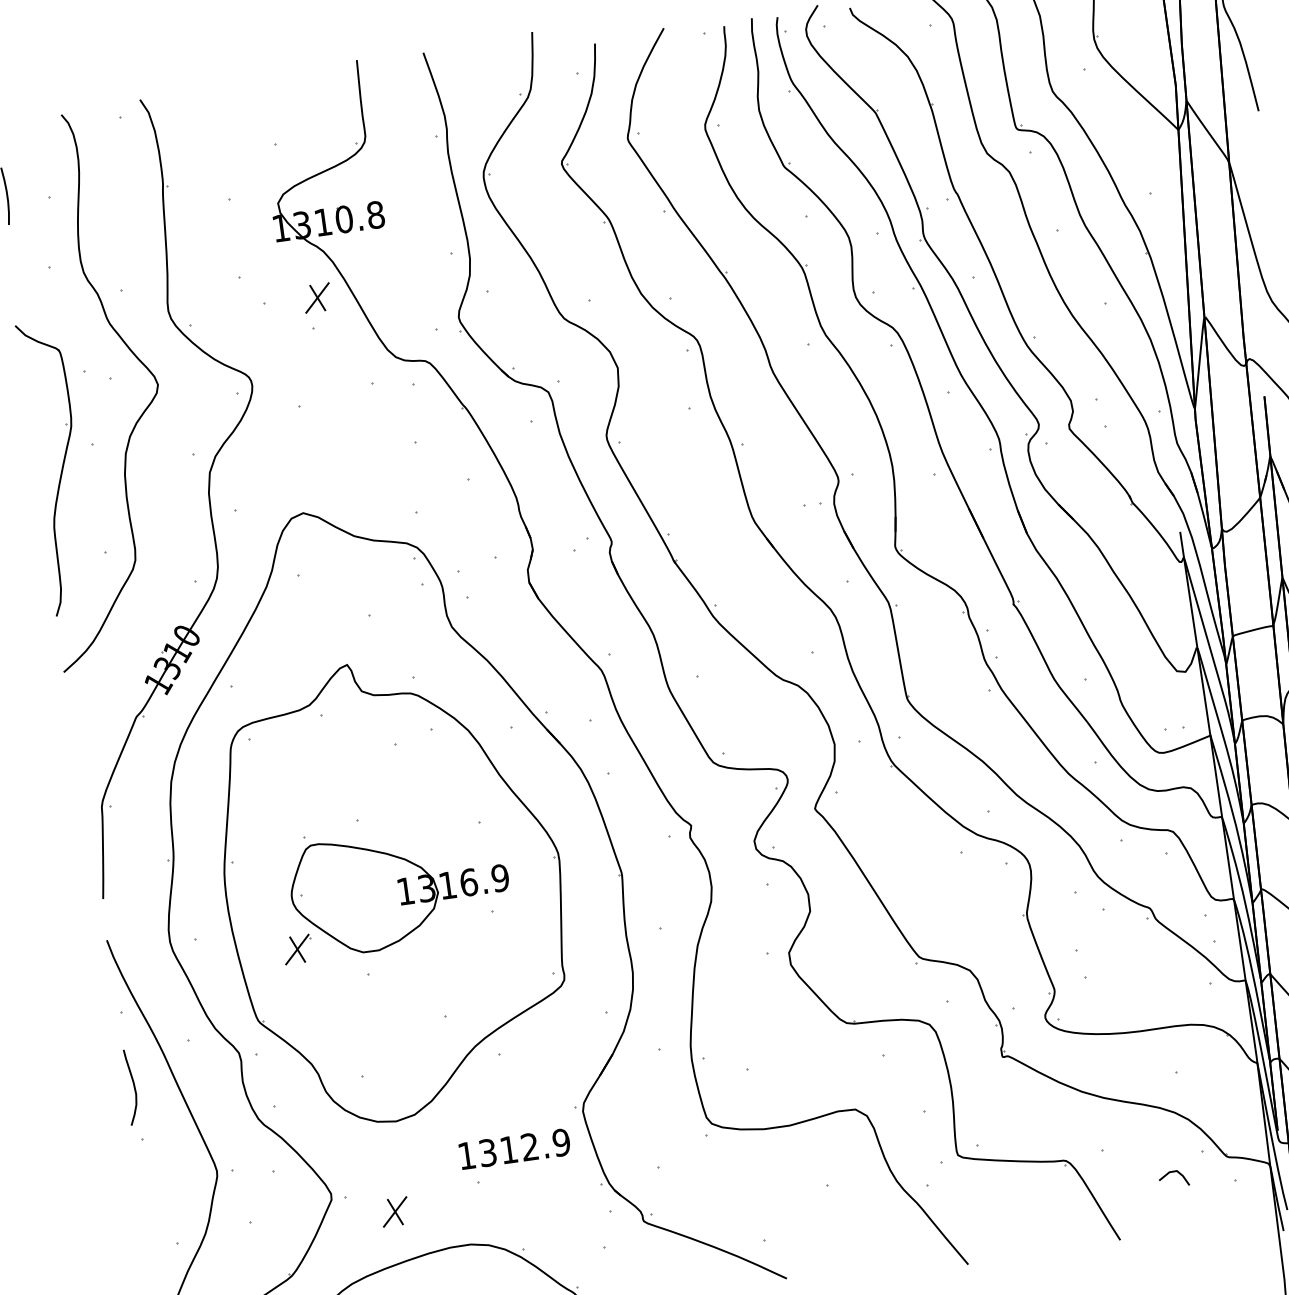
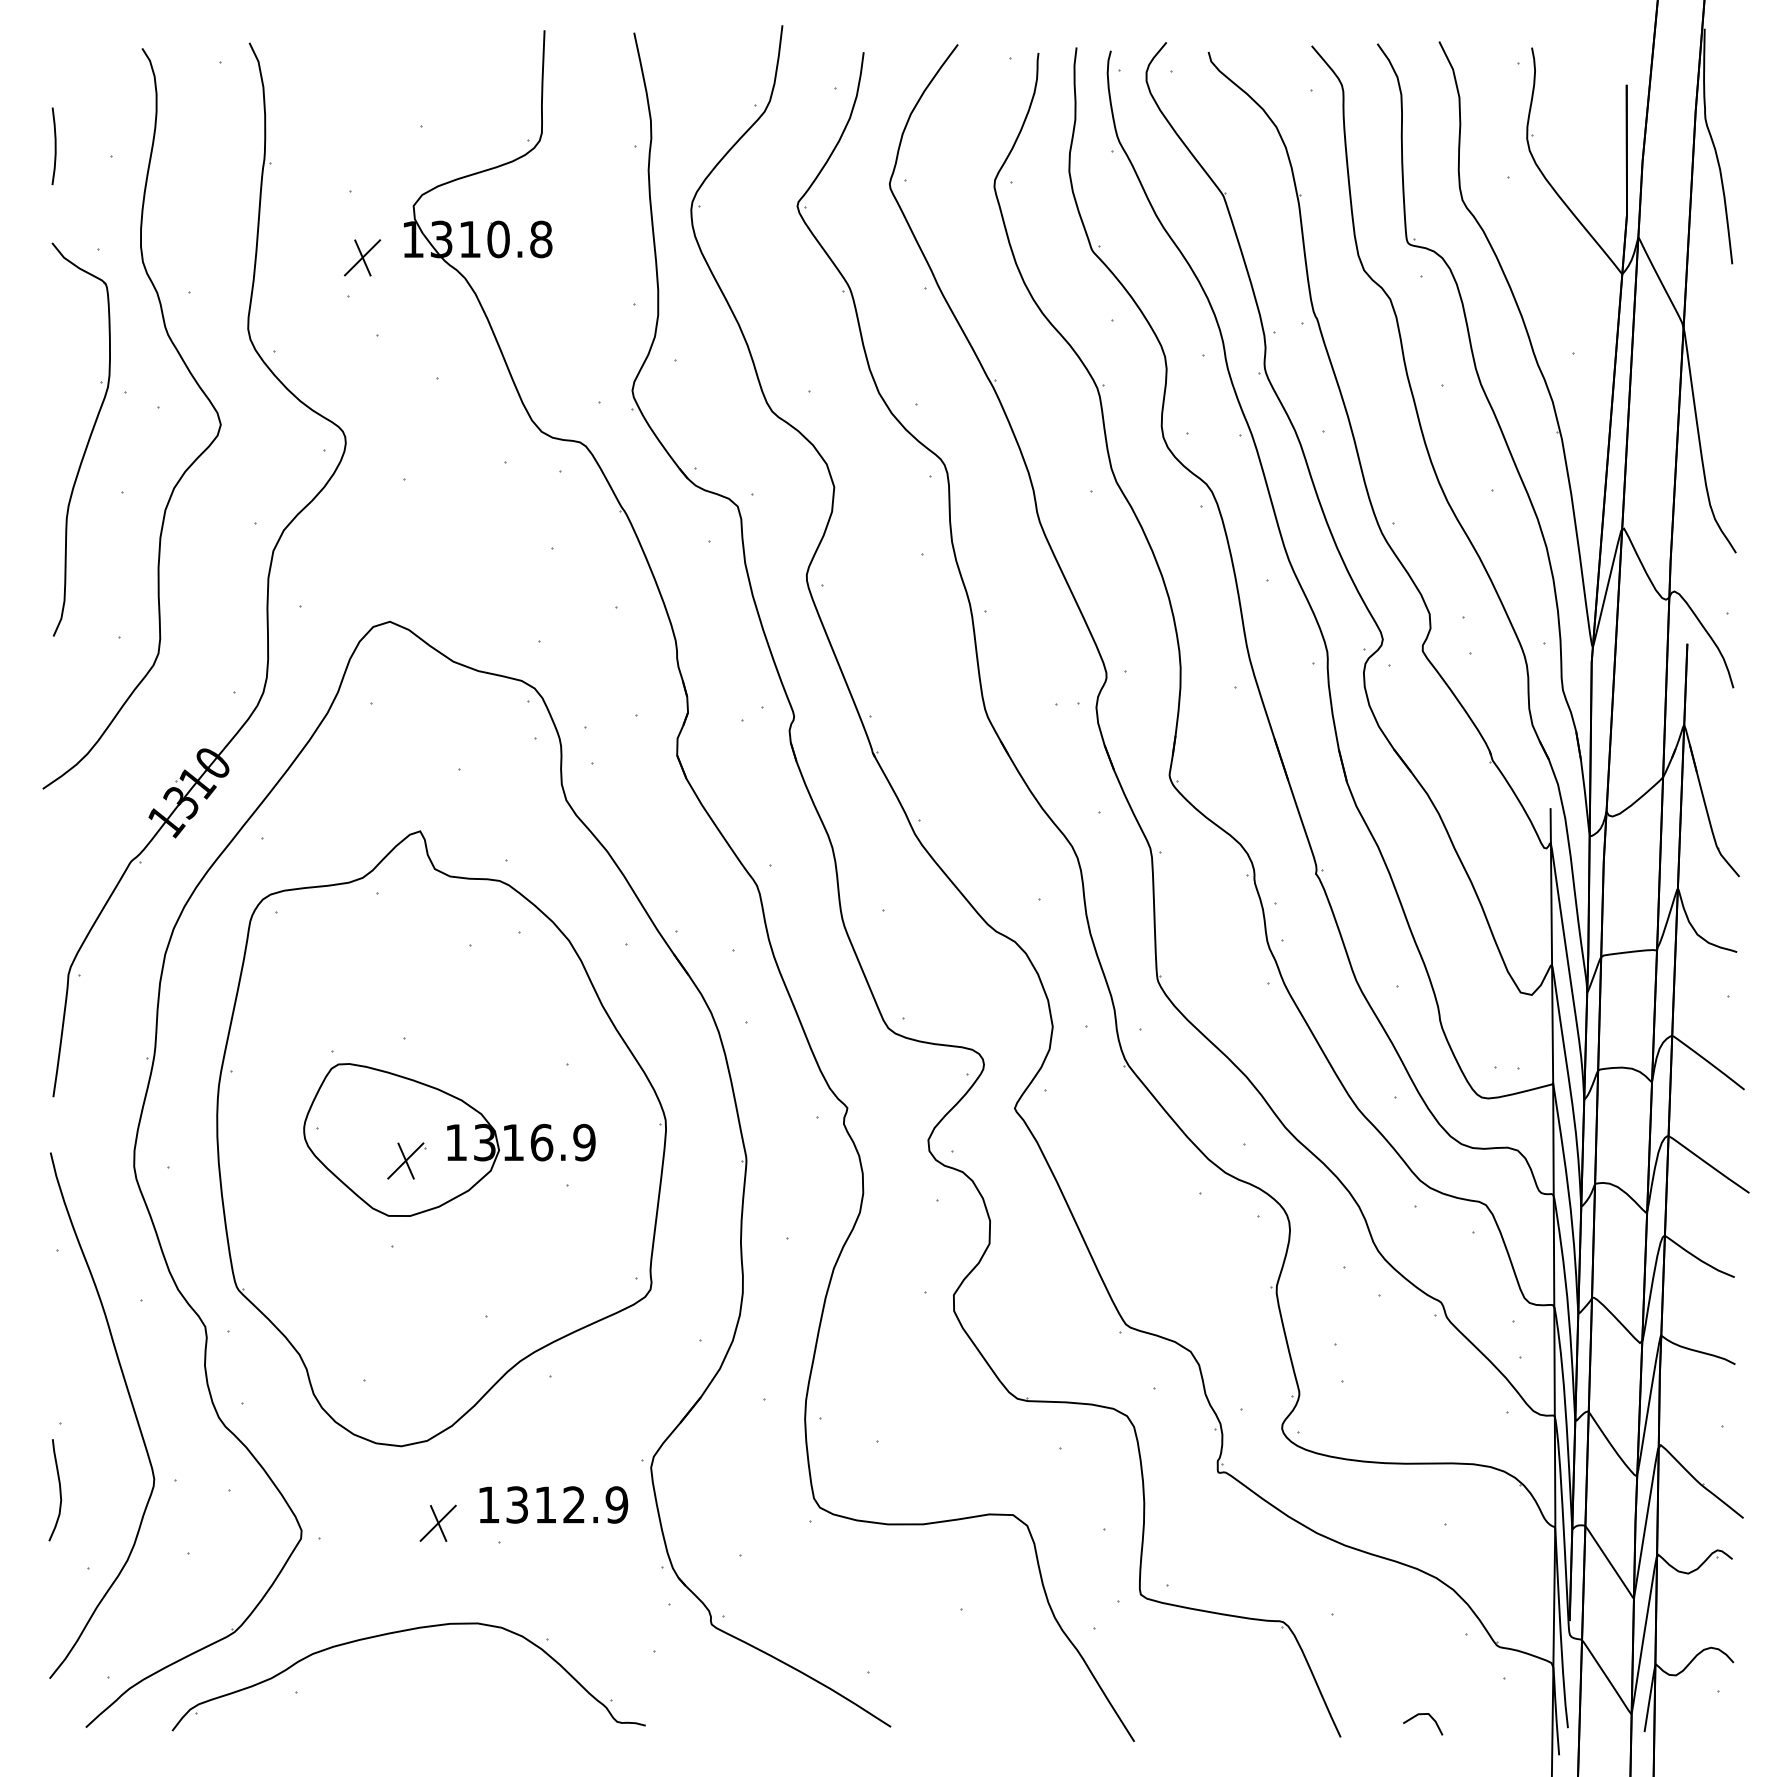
part: (317, 297) -> (362, 257), moved
part: (61, 468) -> (87, 441), moved
part: (297, 949) -> (406, 1160), moved
curve: (133, 1087) -> (59, 1490), moved
line: (1171, 1172) -> (1421, 1715), moved
part: (394, 1211) -> (437, 1522), moved

